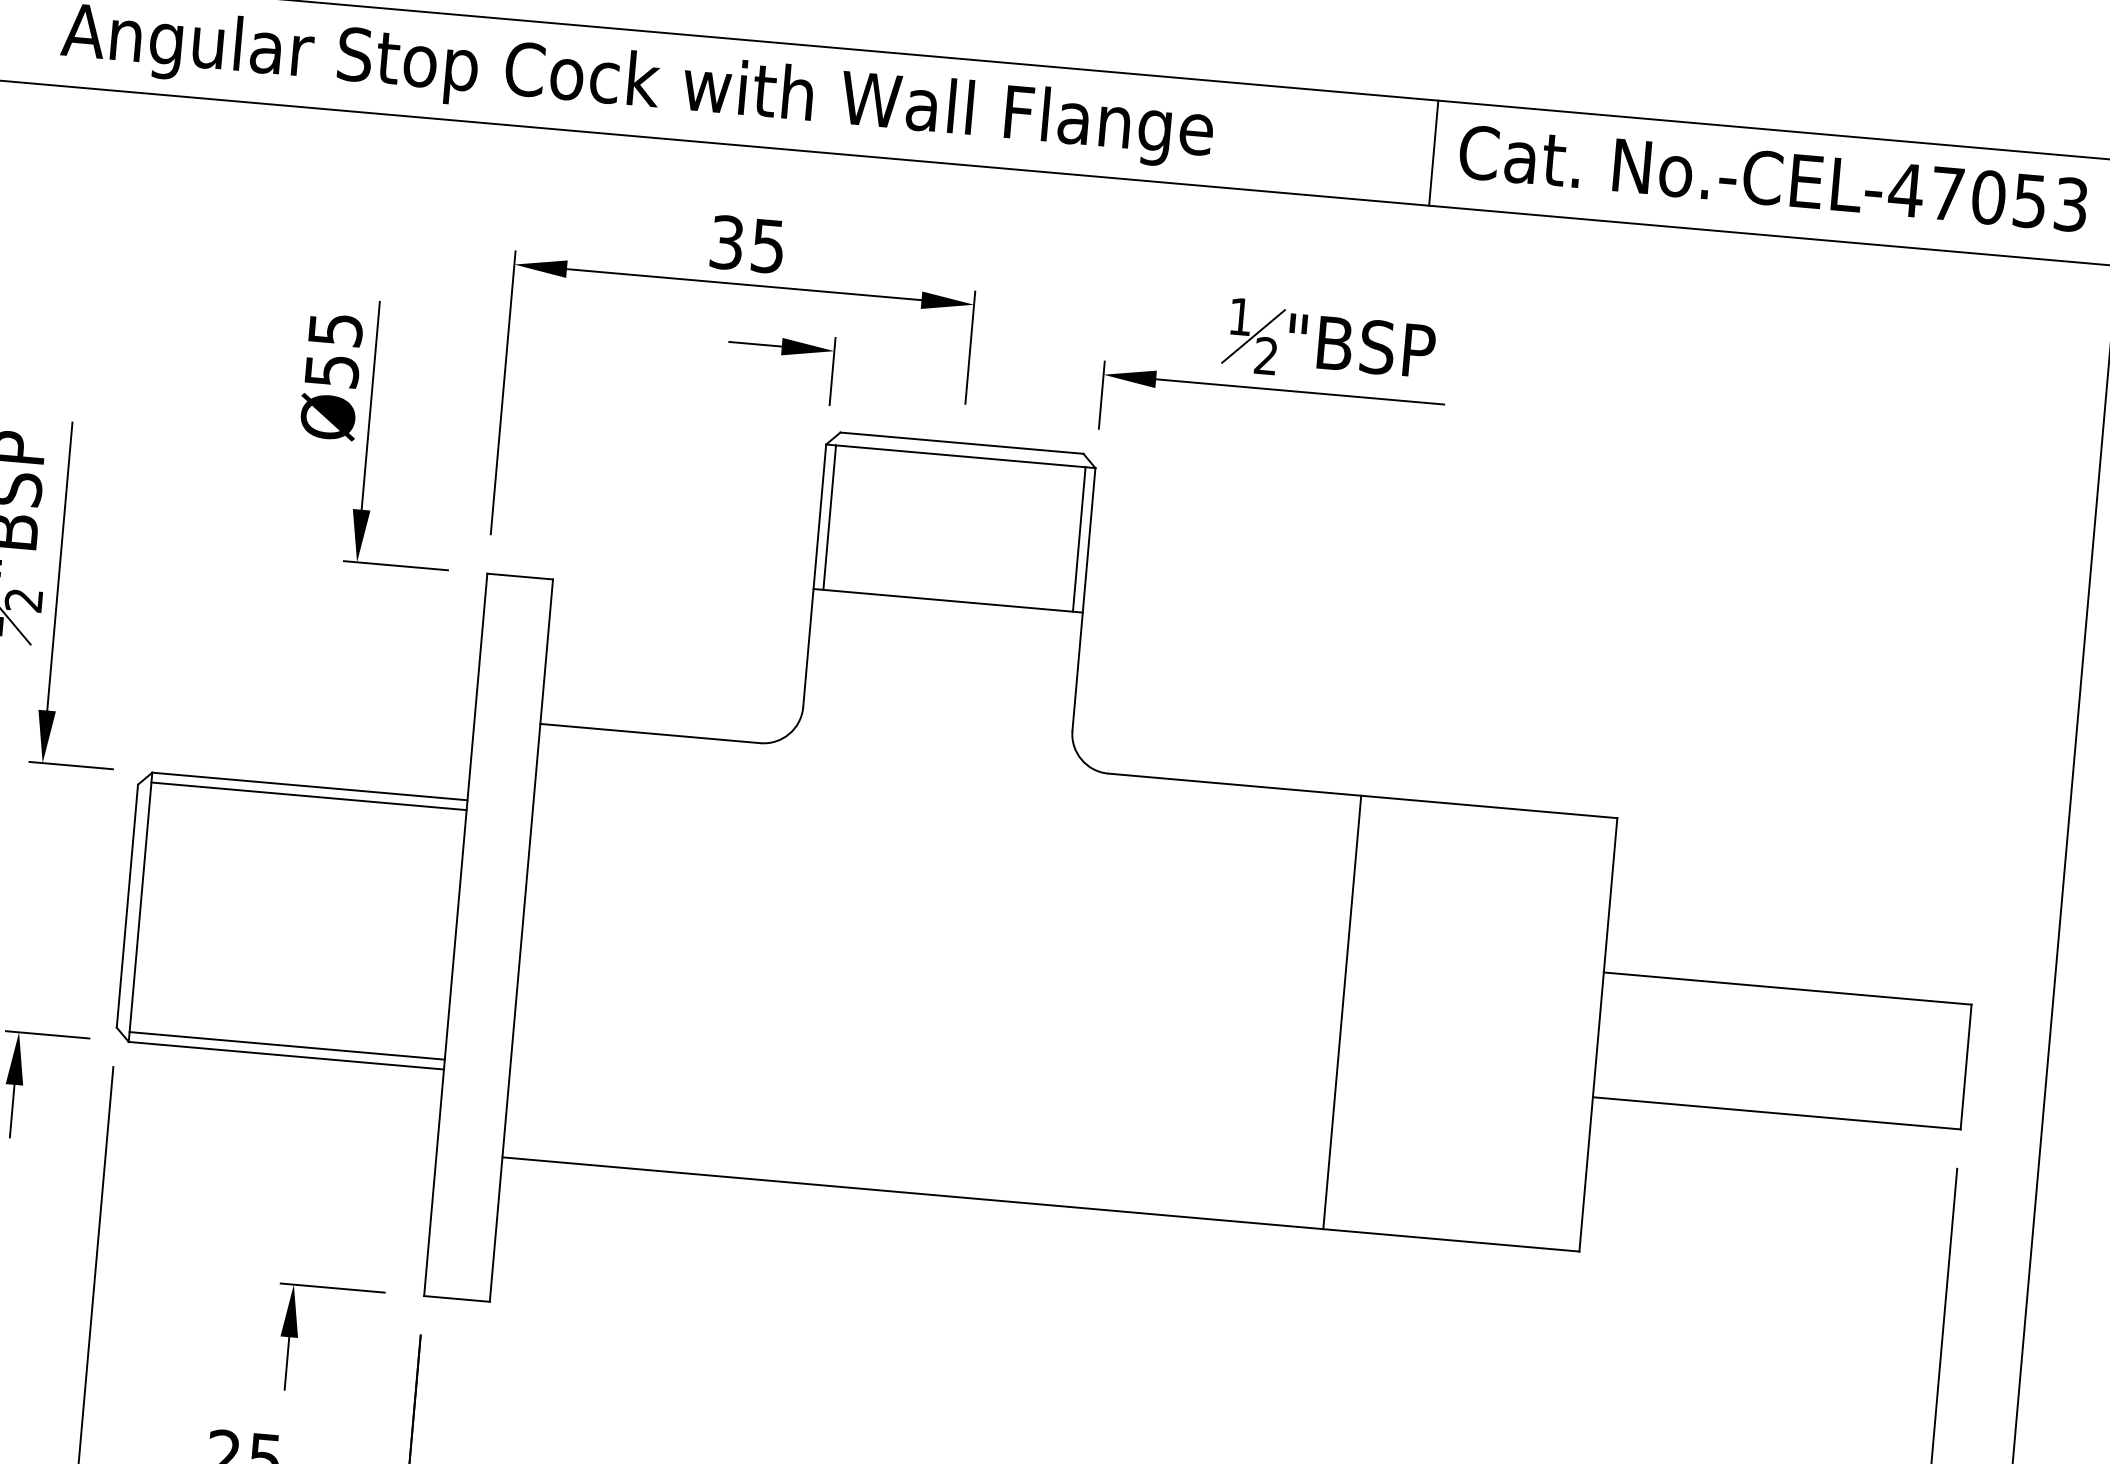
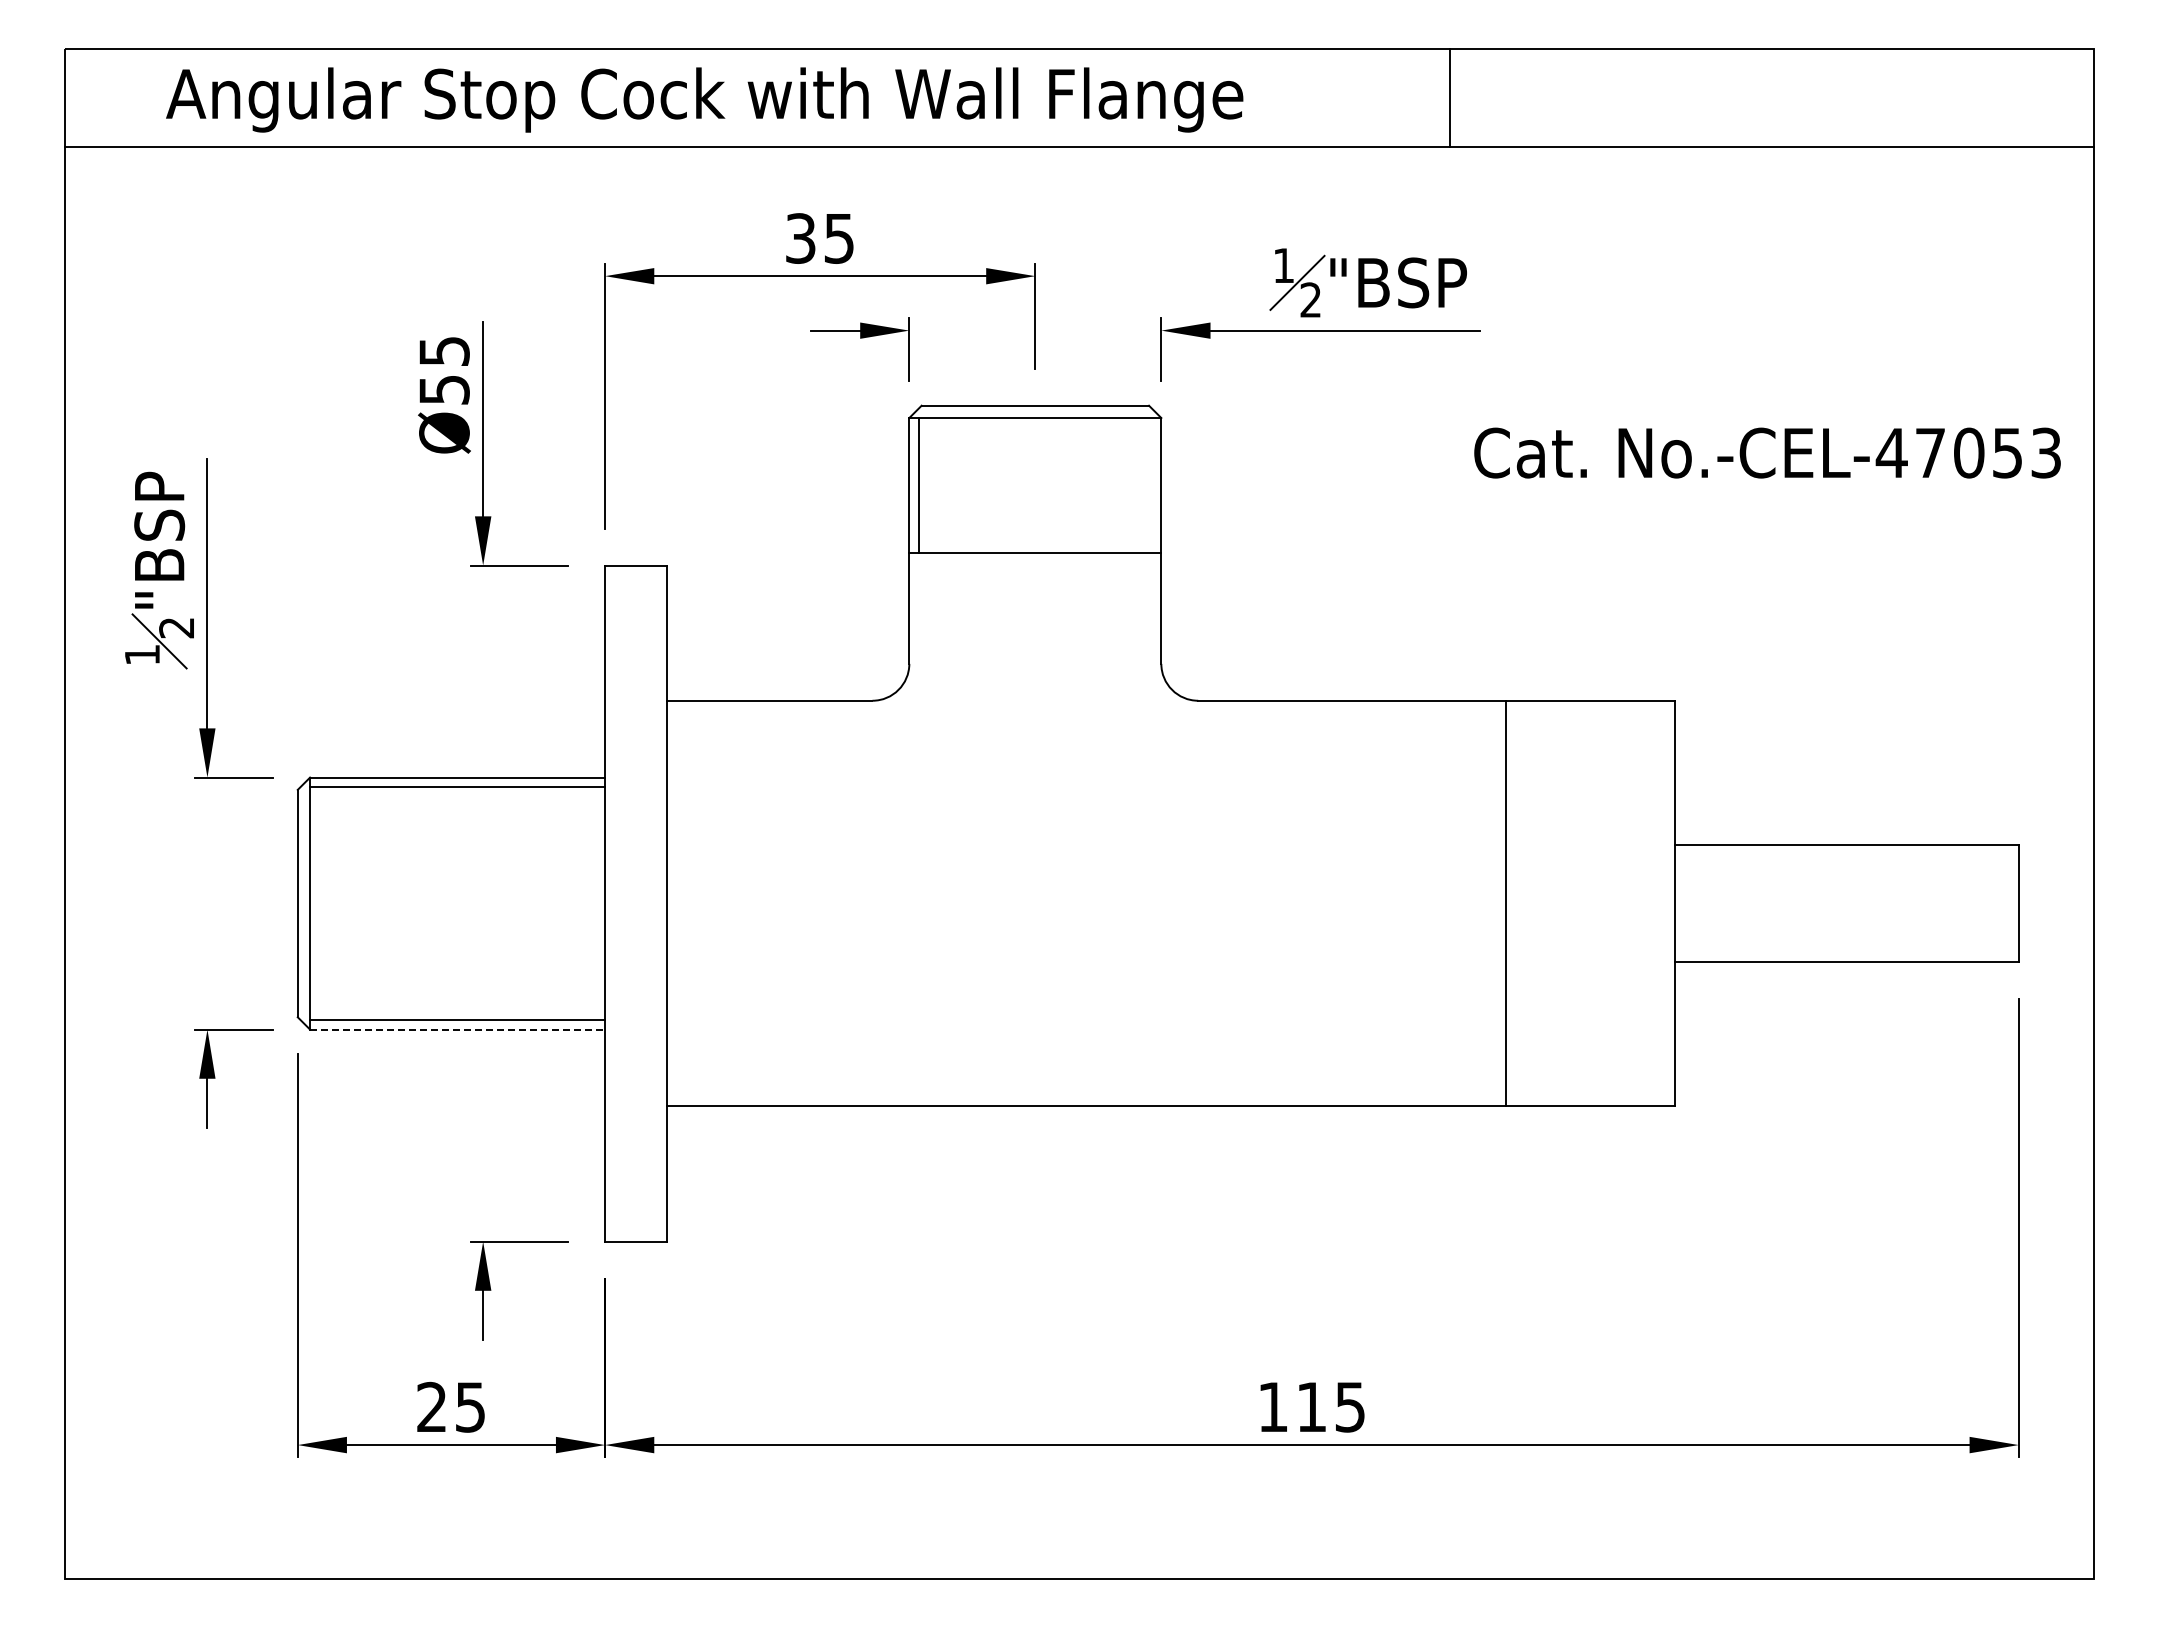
text: (1773, 178) -> (1767, 452), moved
line: (1079, 539) -> (1152, 485), removed
line: (1341, 1012) -> (1505, 903), moved
line: (286, 1055) -> (457, 1029), solid -> dashed

